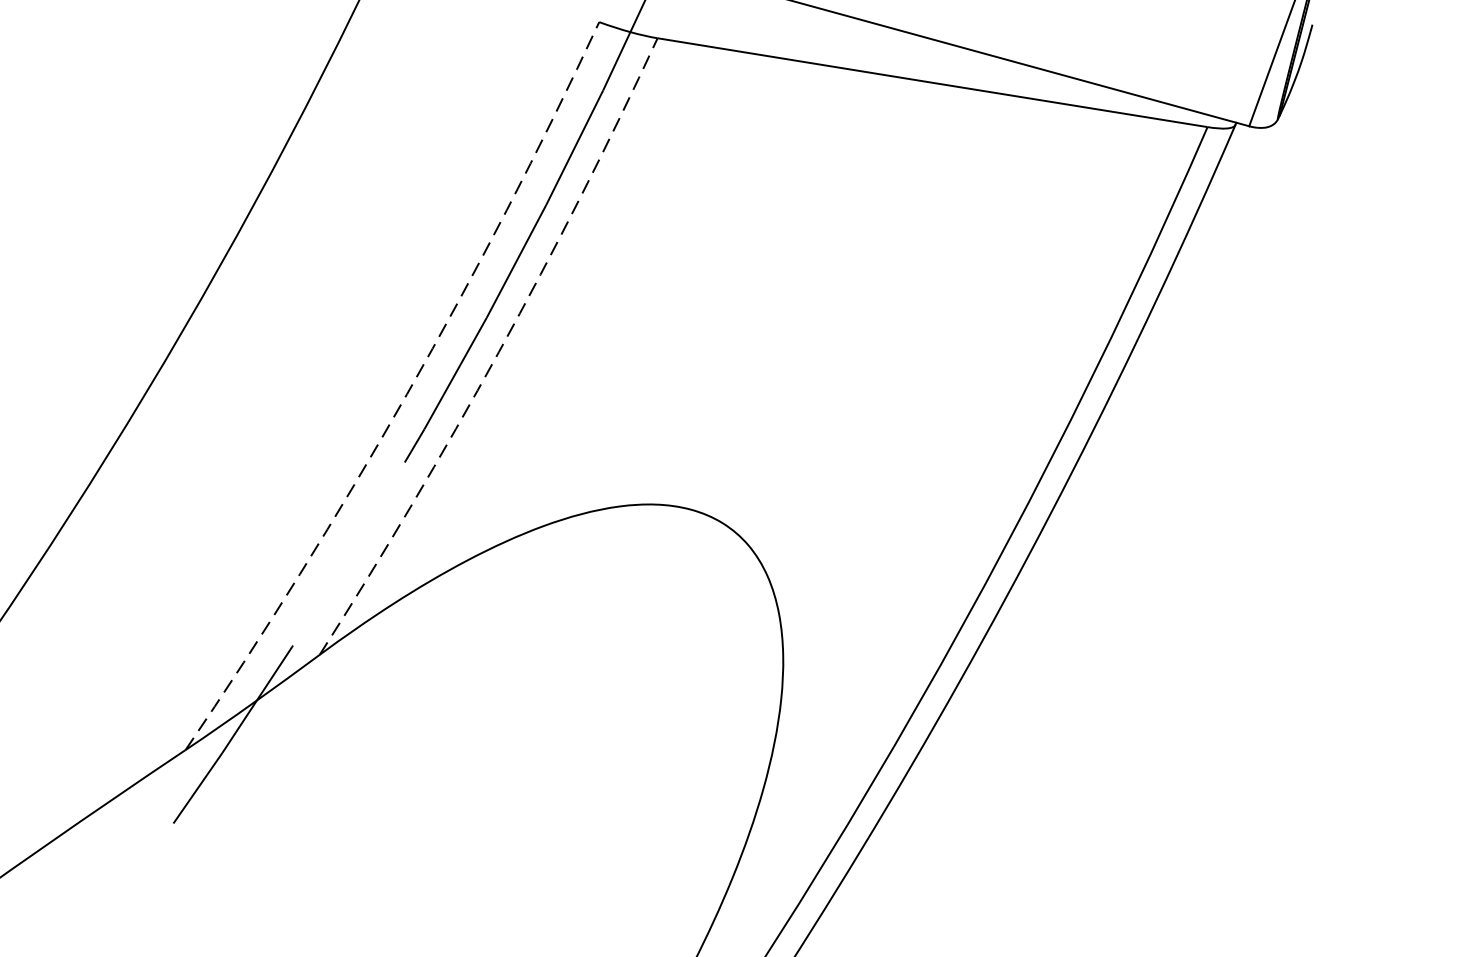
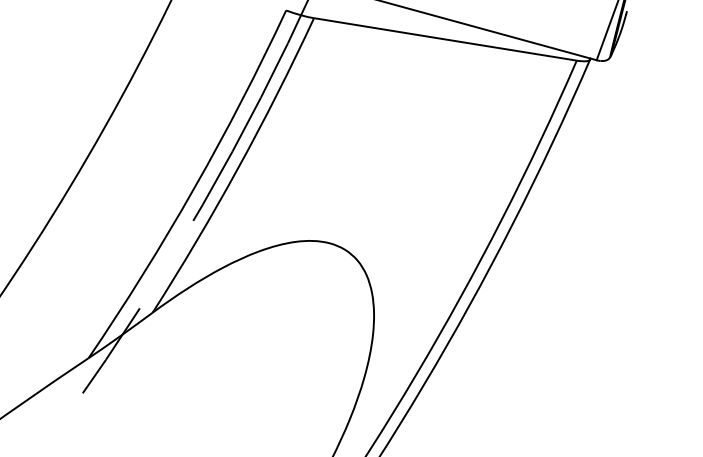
arc: (499, 352) -> (238, 168), dashed -> solid
arc: (407, 394) -> (194, 188), dashed -> solid

